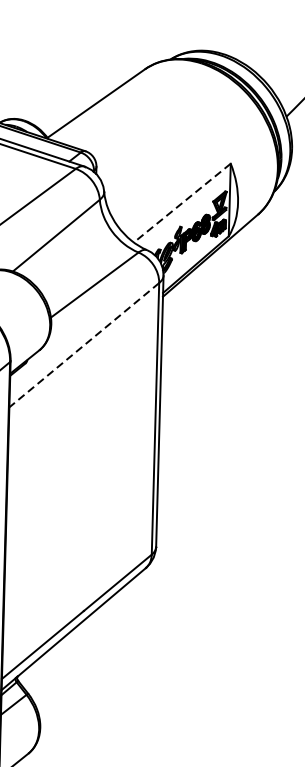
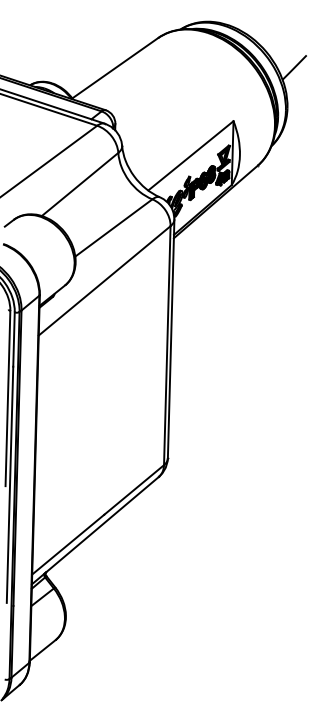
line: (181, 202) -> (190, 155), dashed -> solid
line: (84, 344) -> (104, 280), dashed -> solid

